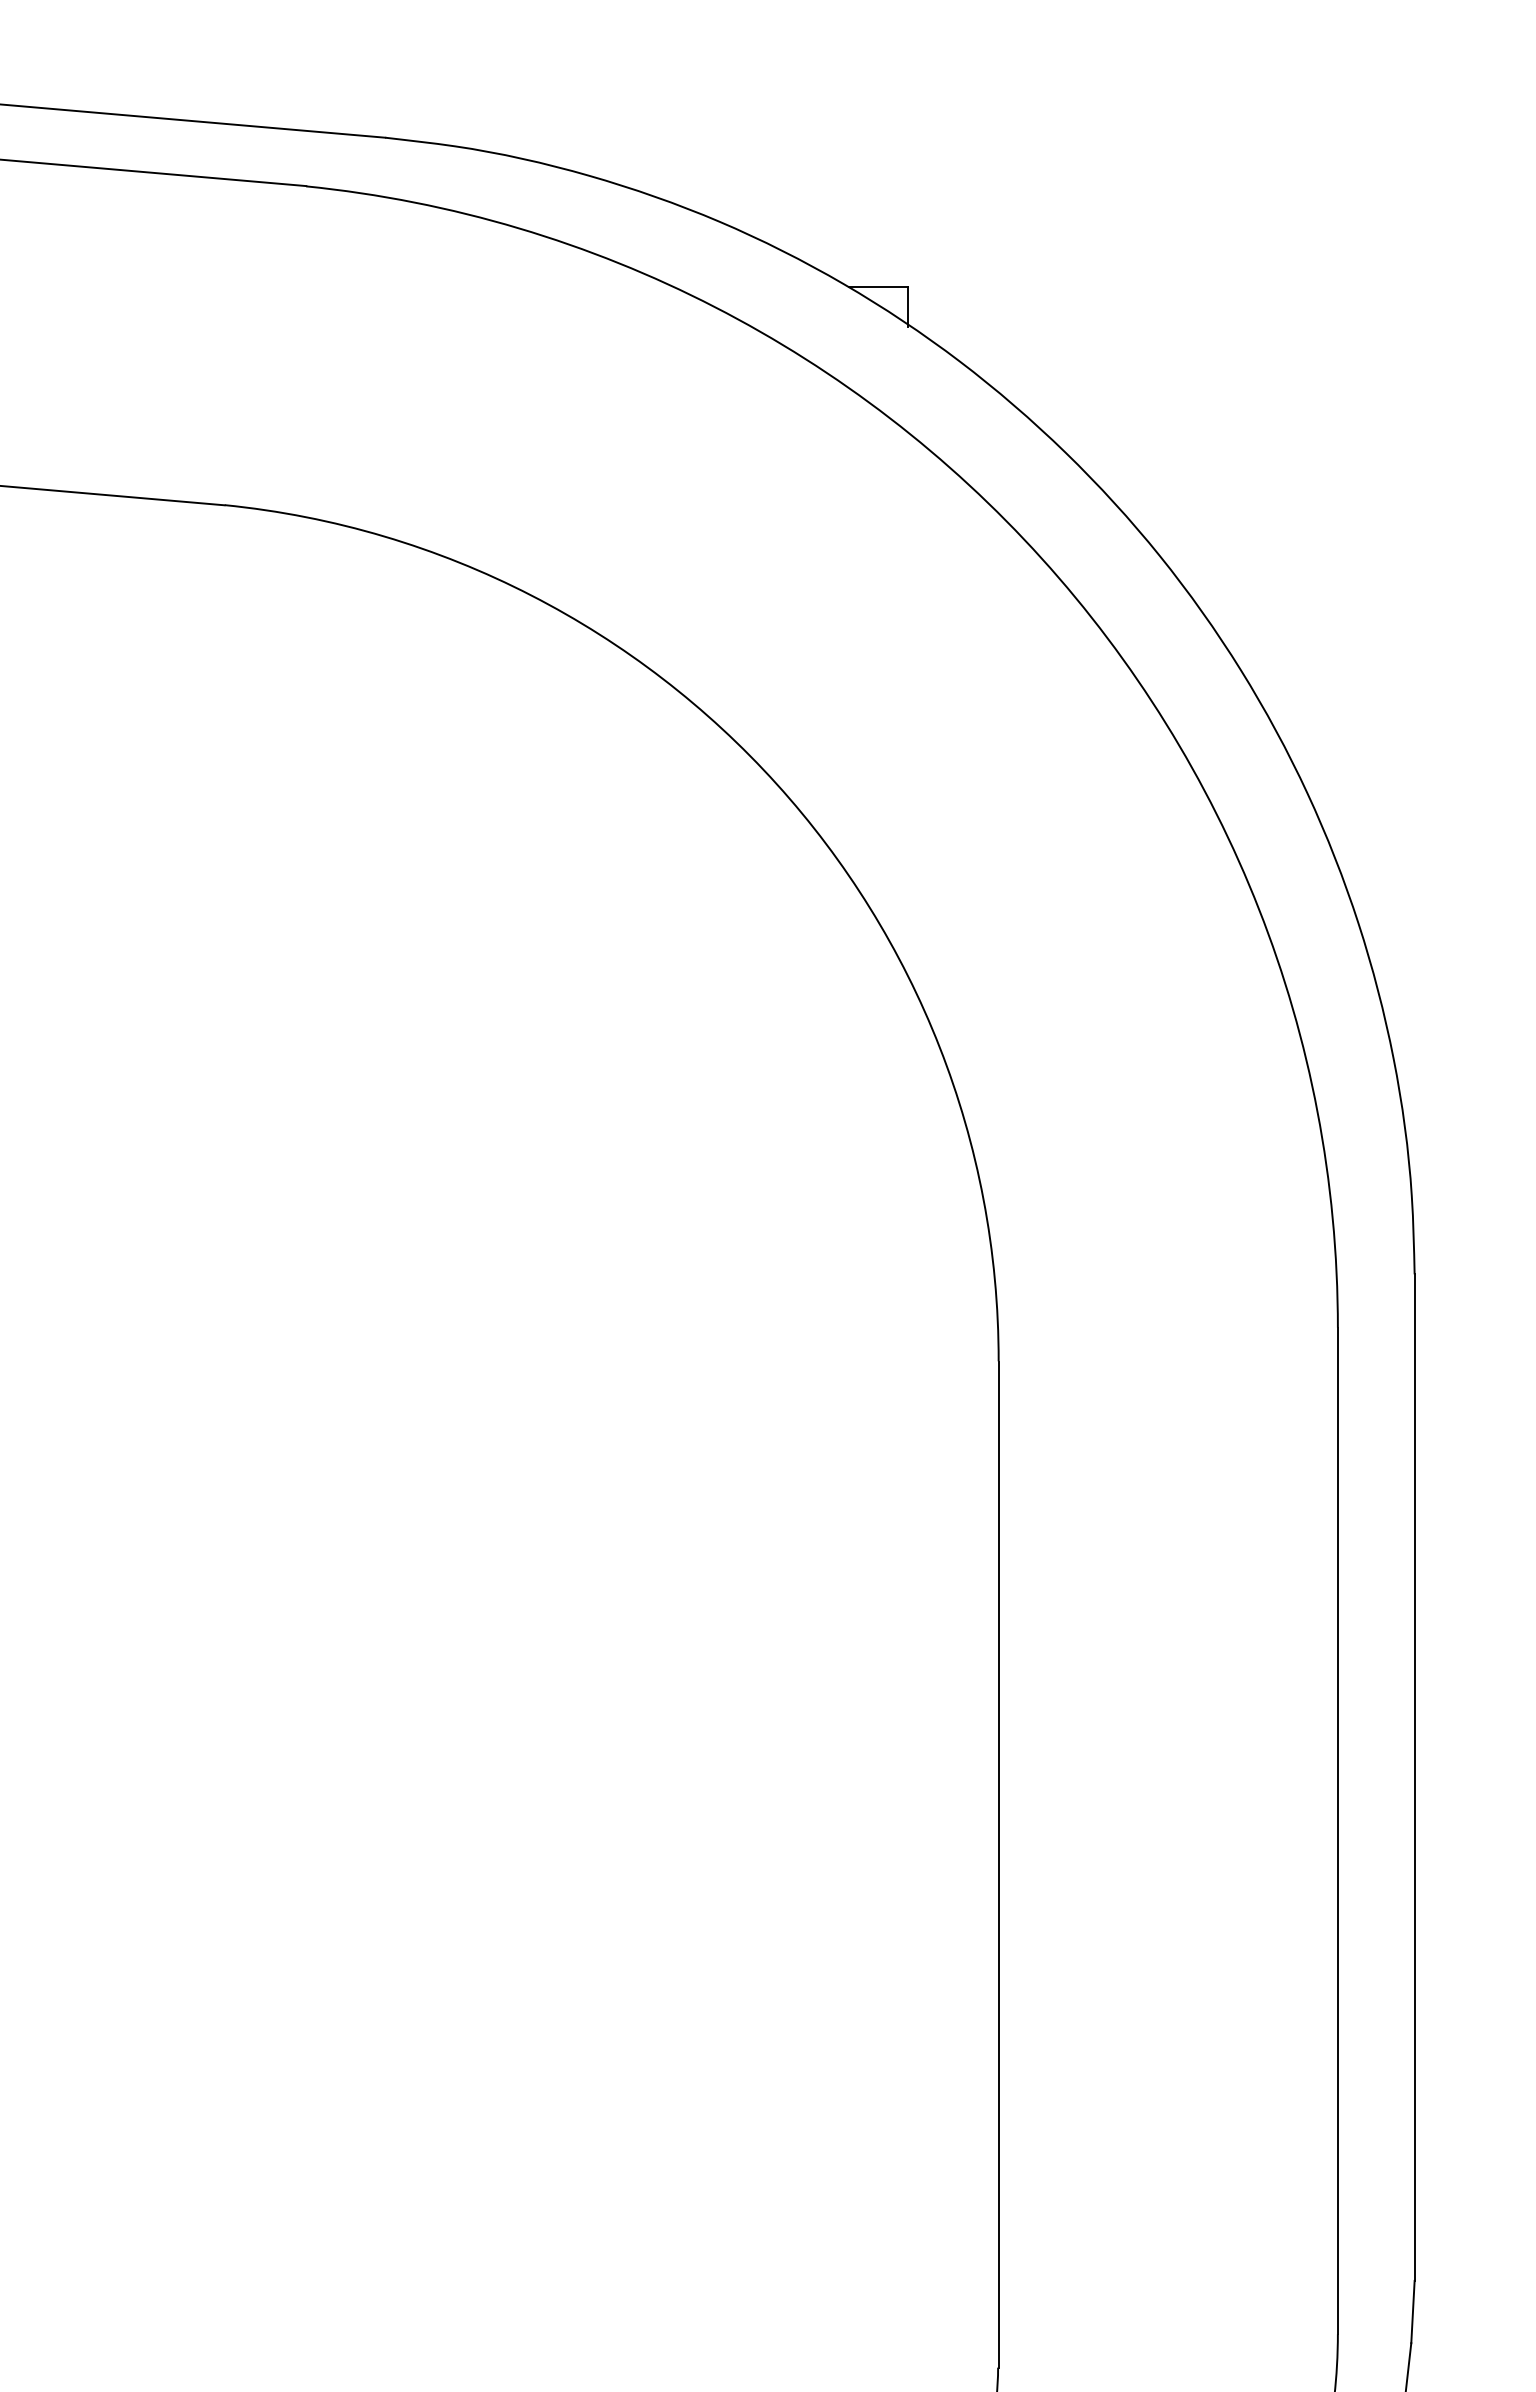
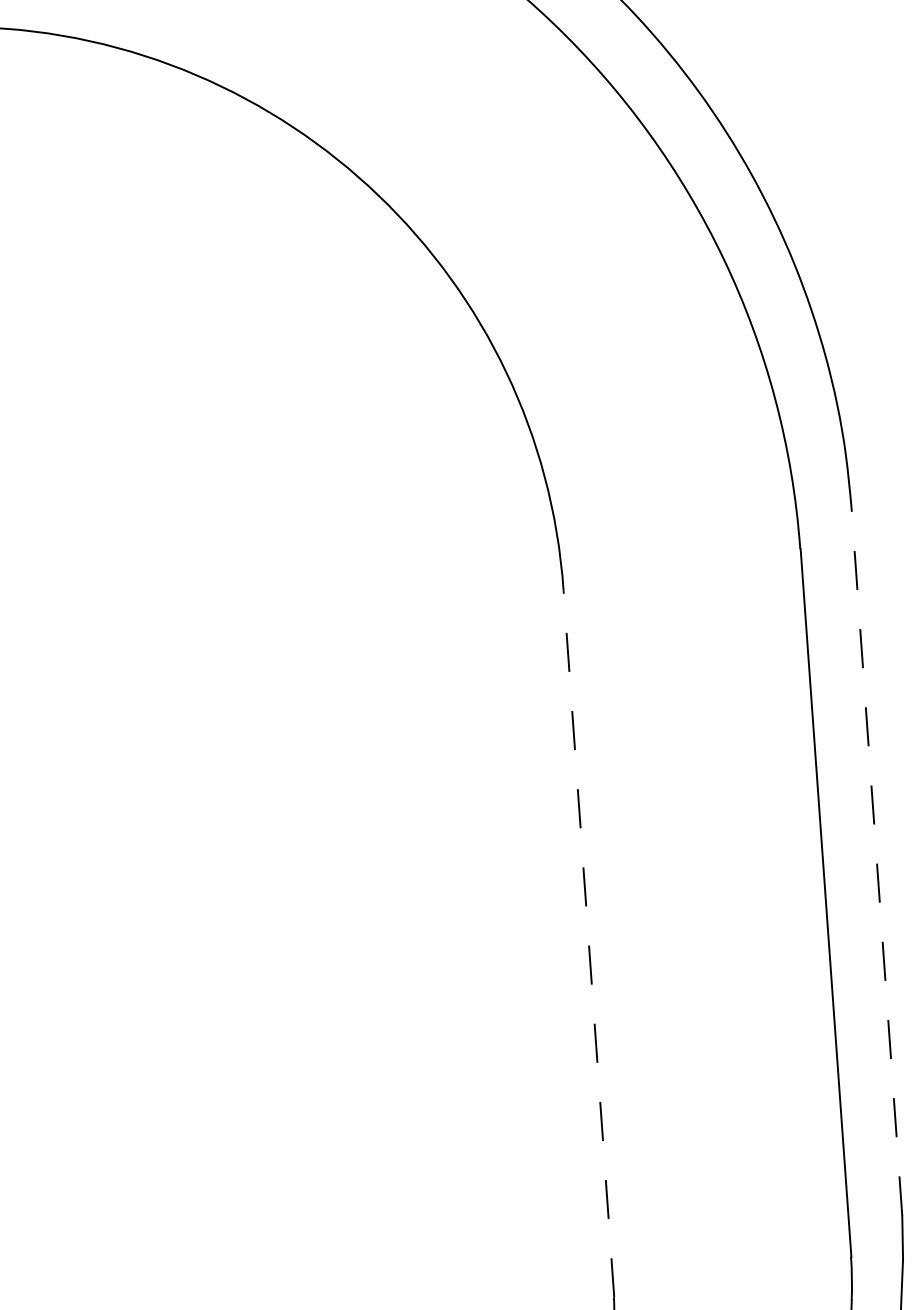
line: (1414, 1777) -> (876, 861), solid -> dashed
line: (998, 1864) -> (588, 943), solid -> dashed

